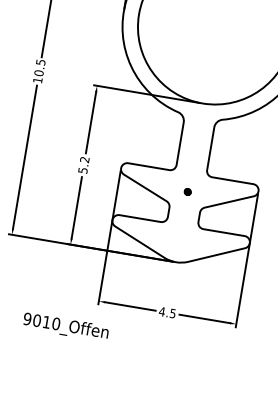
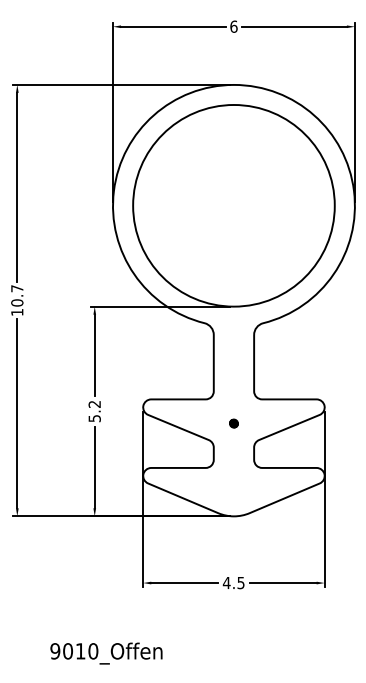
text: (41, 62) -> (17, 288), 10.5 -> 10.7
text: (65, 327) -> (106, 653), moved

